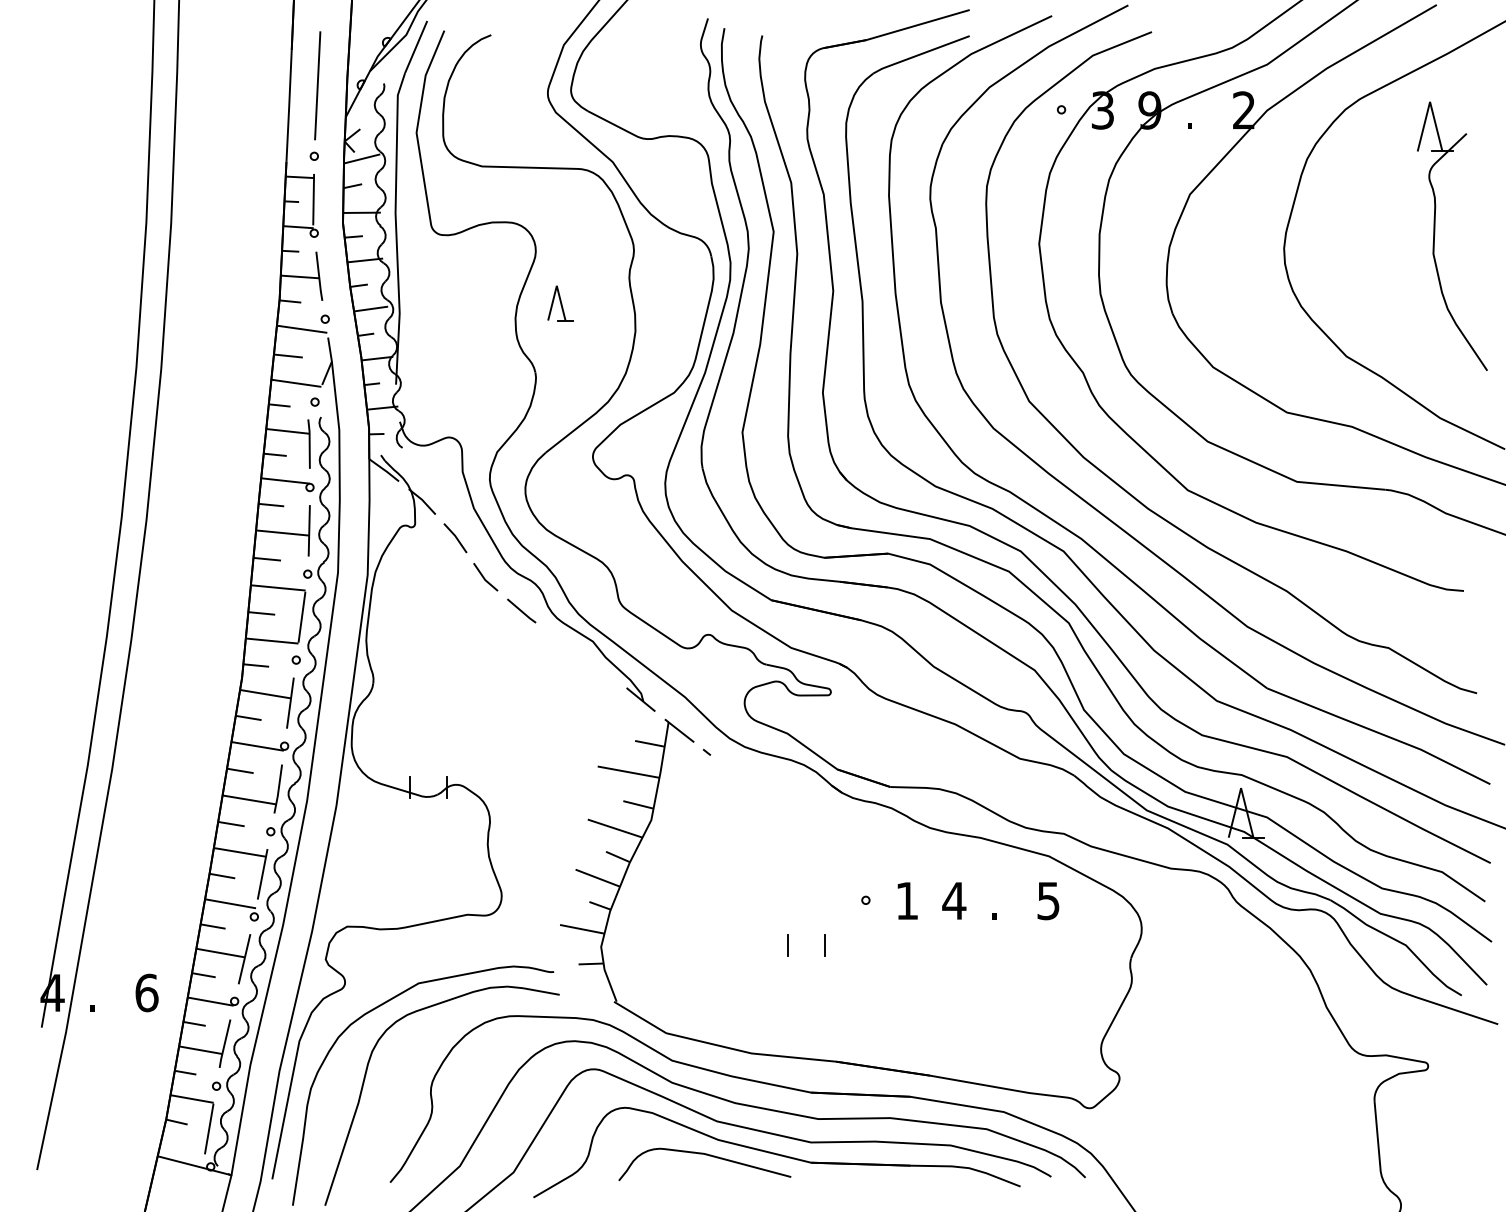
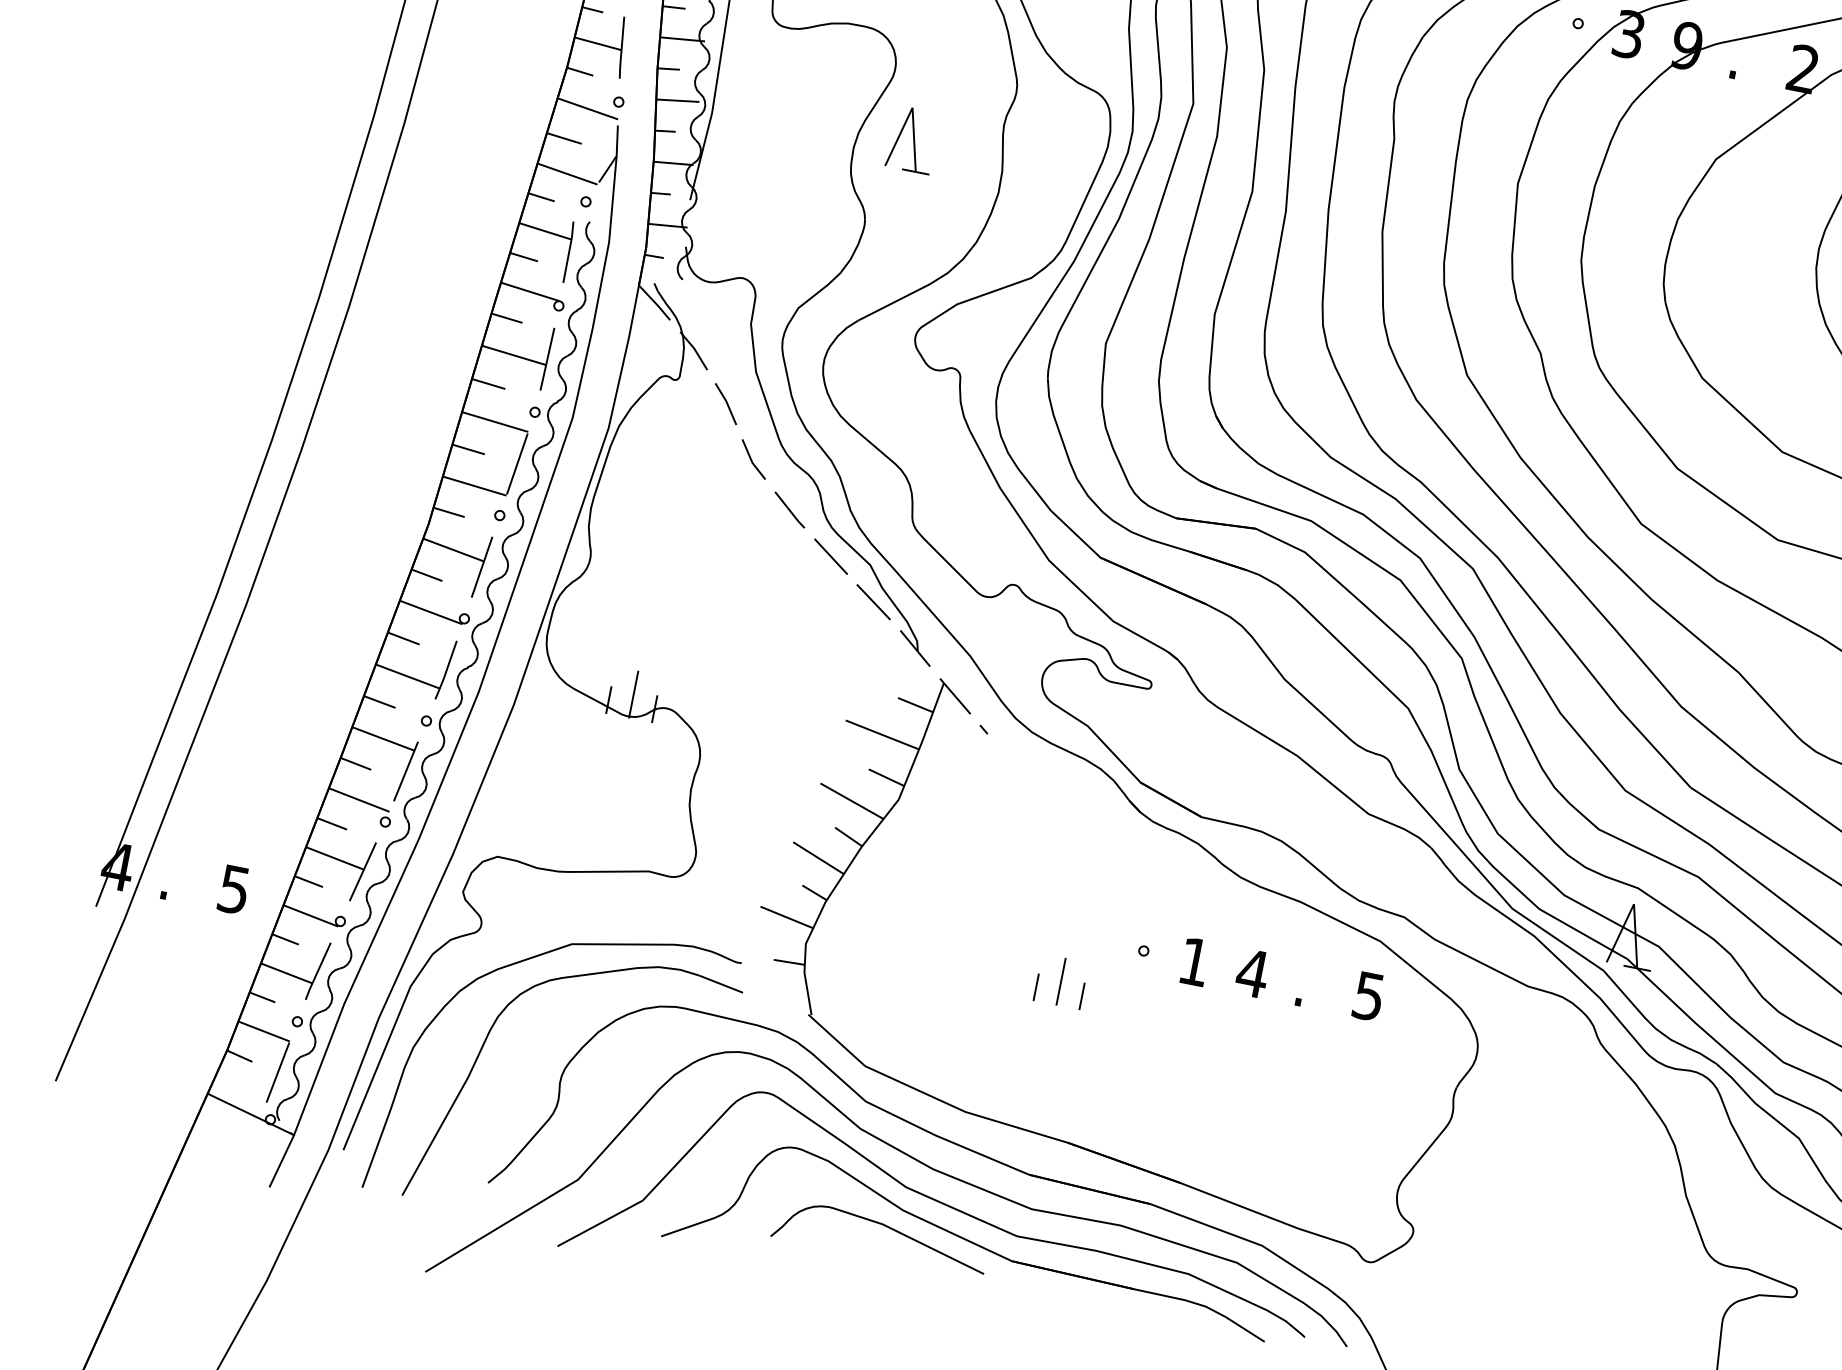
part: (560, 303) -> (912, 140), size x1.43
line: (561, 641) -> (831, 557), added
line: (601, 669) -> (874, 601), added
line: (428, 778) -> (634, 693), added
line: (806, 936) -> (1061, 981), added
text: (146, 992) -> (233, 888), 6 -> 5

